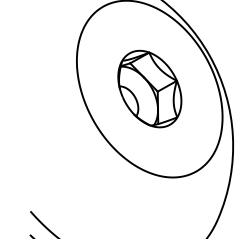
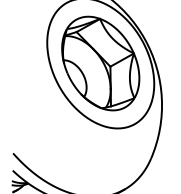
part: (149, 89) -> (100, 63), size x1.67

